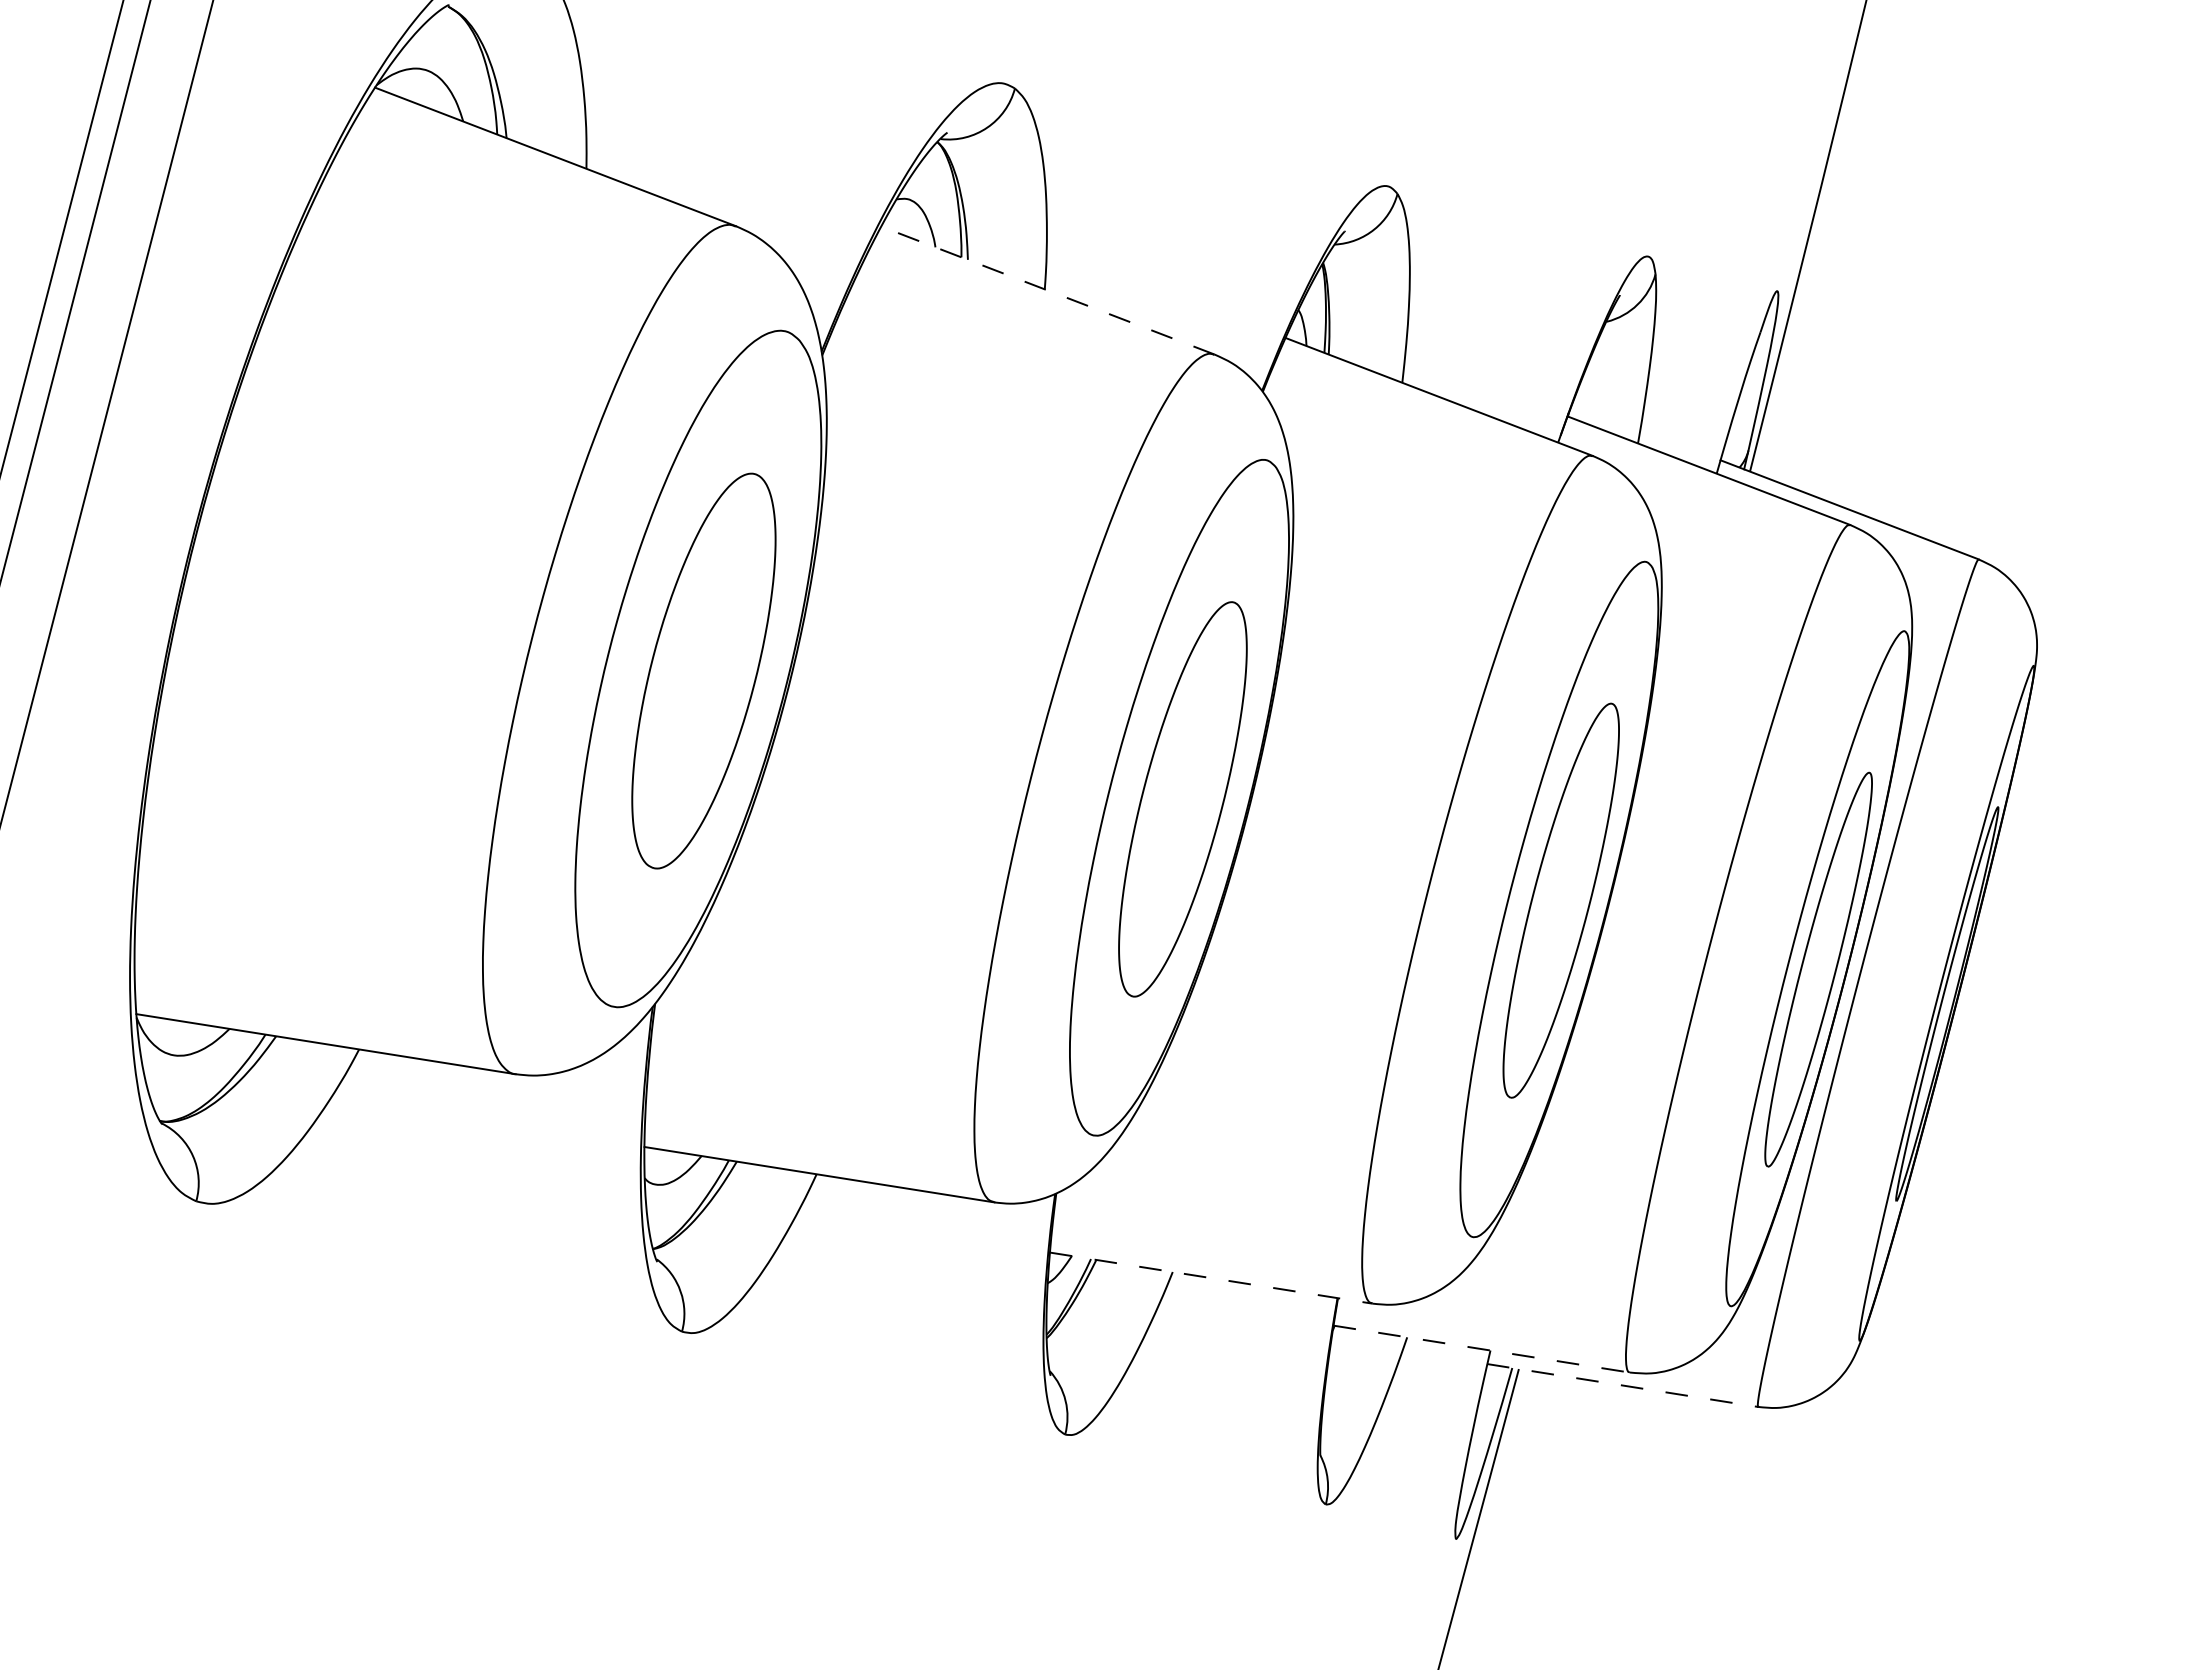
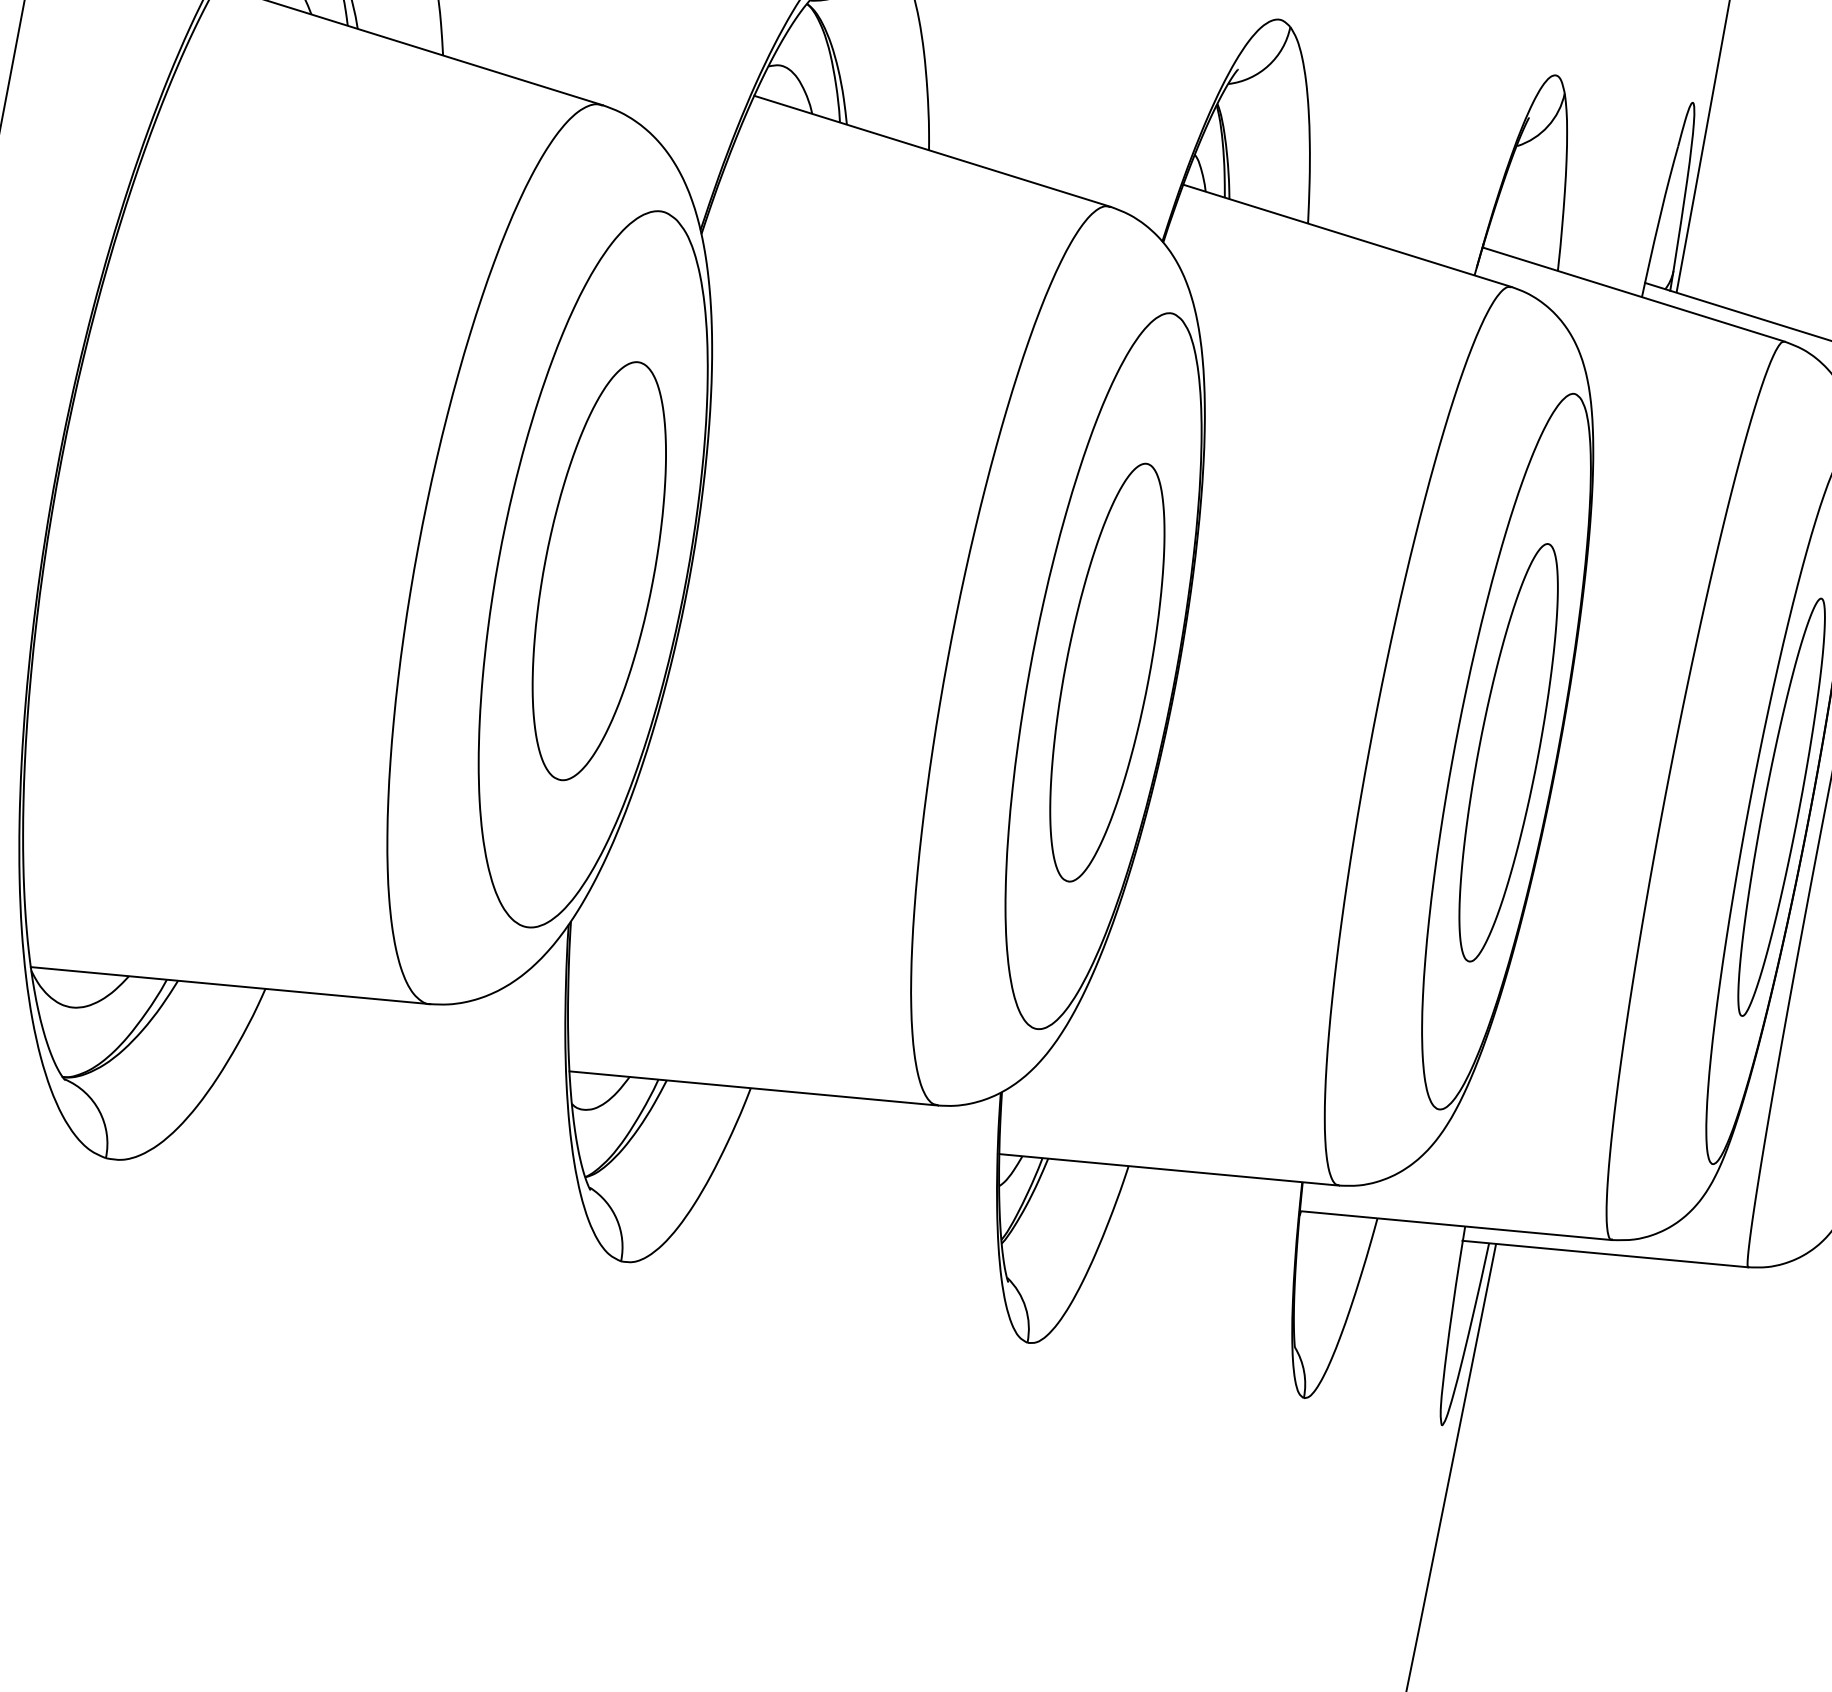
line: (1047, 290) -> (931, 151), dashed -> solid
line: (1211, 1278) -> (1169, 1170), dashed -> solid
line: (1481, 1349) -> (1455, 1226), dashed -> solid
line: (1623, 1385) -> (1606, 1254), dashed -> solid

